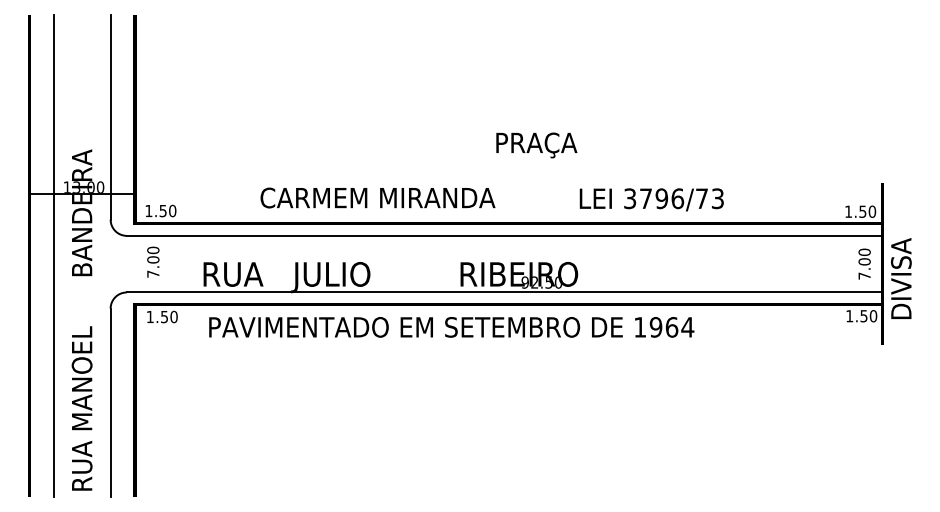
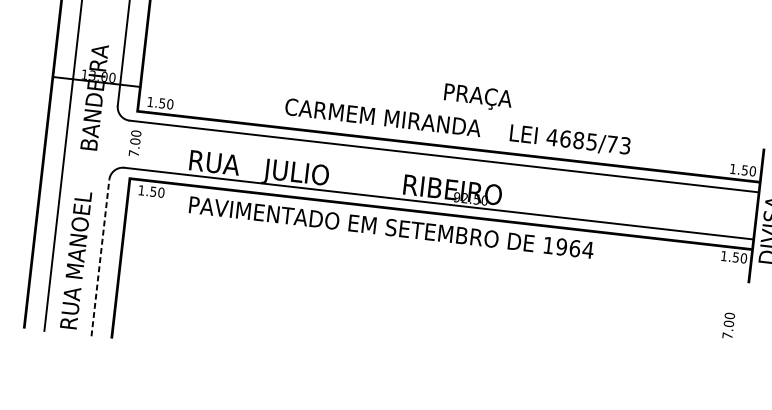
text: (536, 145) -> (477, 97), moved
text: (377, 197) -> (382, 117), moved
text: (653, 198) -> (571, 139), 3796/73 -> 4685/73
text: (153, 261) -> (135, 142), moved
text: (864, 263) -> (728, 325), moved
line: (110, 402) -> (100, 257), solid -> dashed

